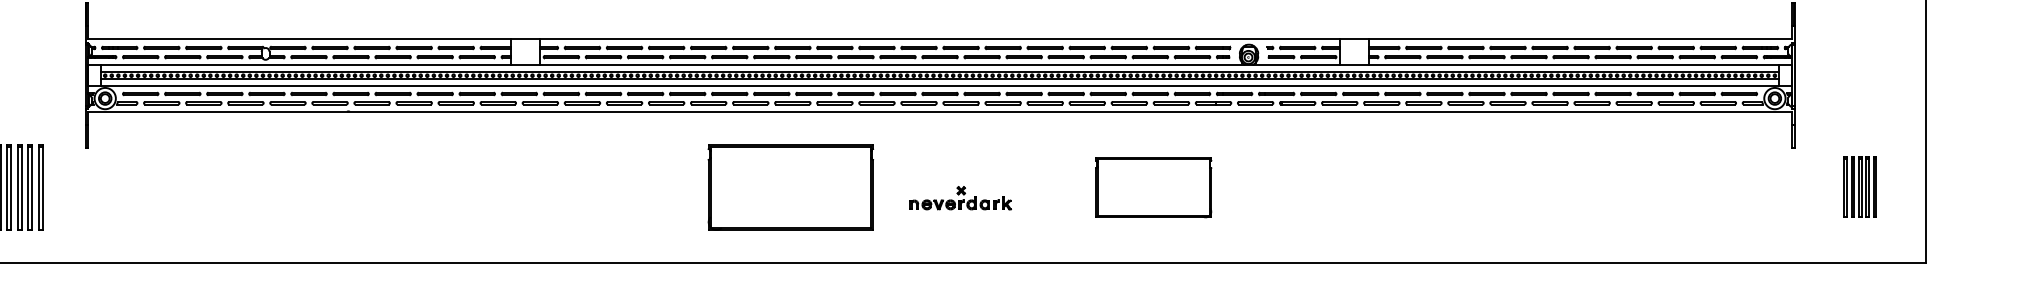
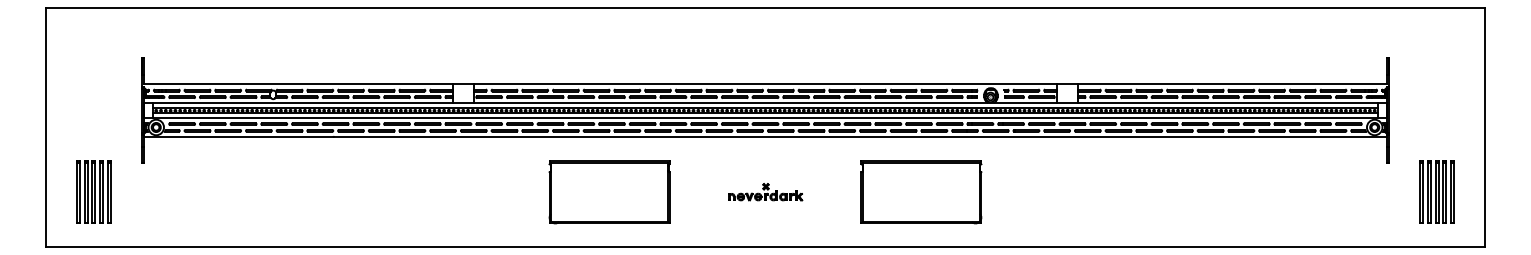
part: (1859, 186) -> (1436, 191), size x1.43
part: (790, 187) -> (609, 192), moved
part: (1153, 187) -> (921, 192), size x1.43
part: (960, 198) -> (765, 192), moved

